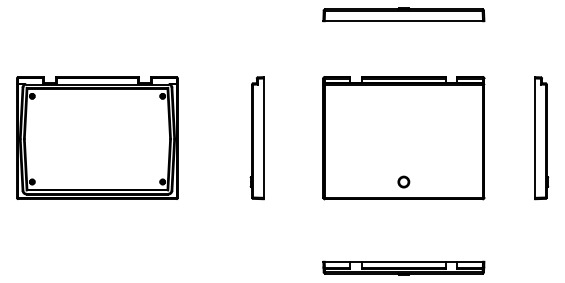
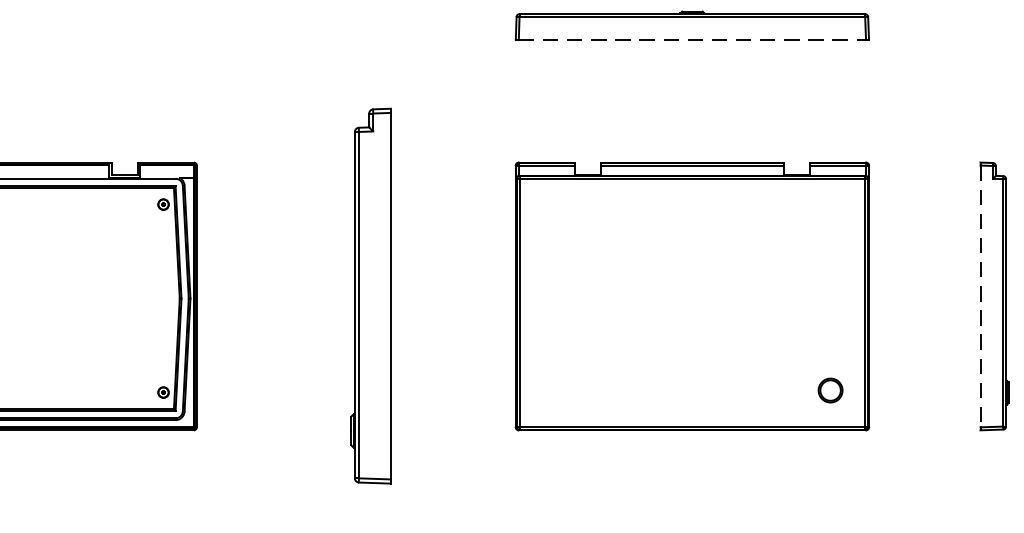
line: (404, 21) -> (693, 40), solid -> dashed
part: (256, 138) -> (369, 297), size x1.4
line: (535, 138) -> (981, 297), solid -> dashed
part: (403, 181) -> (829, 389), moved

